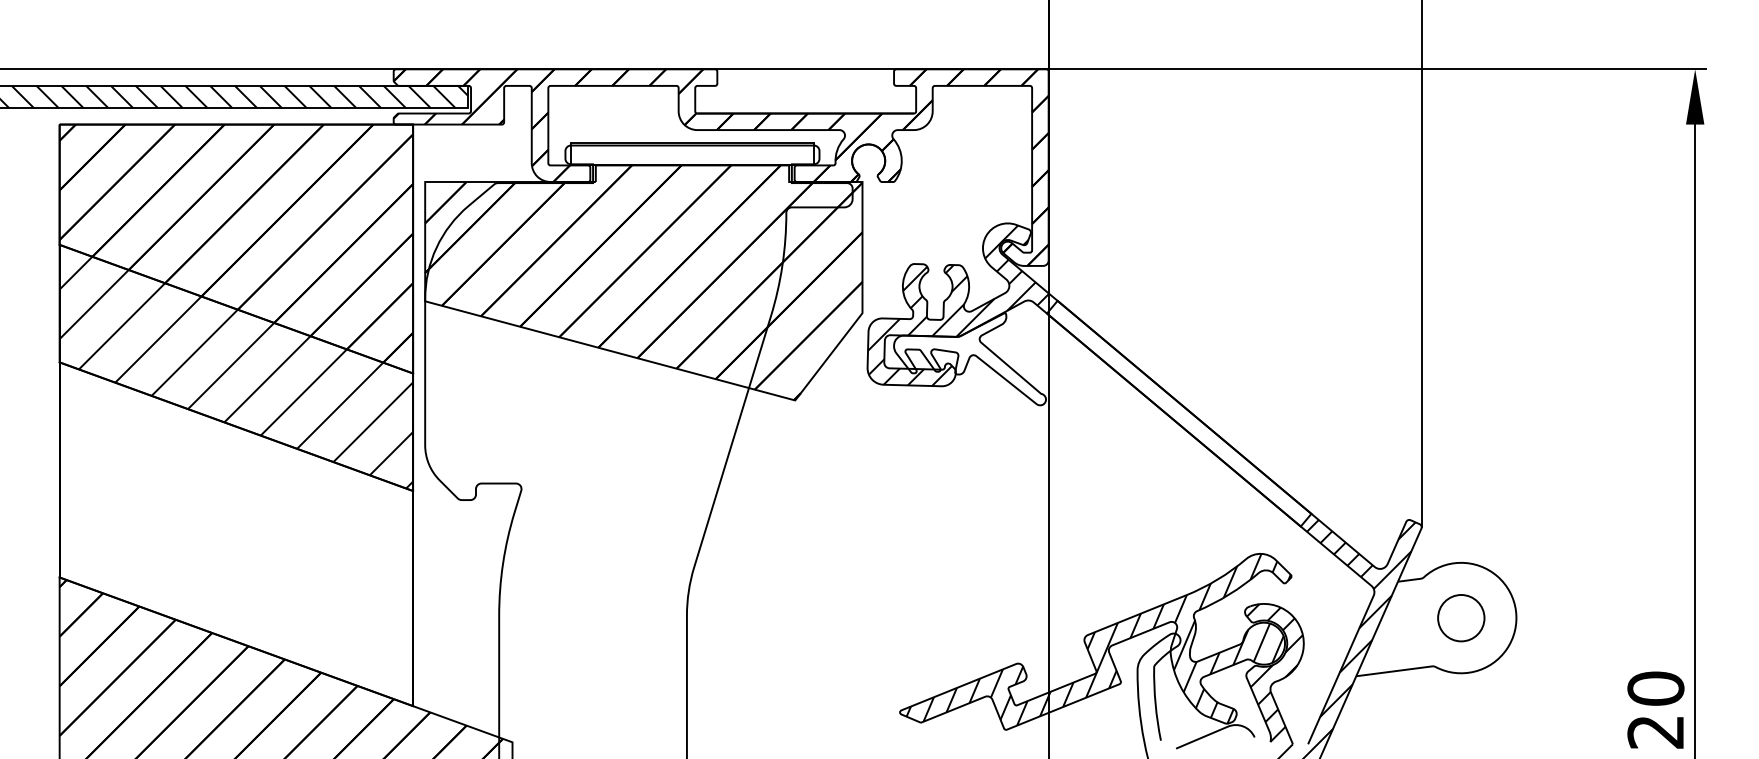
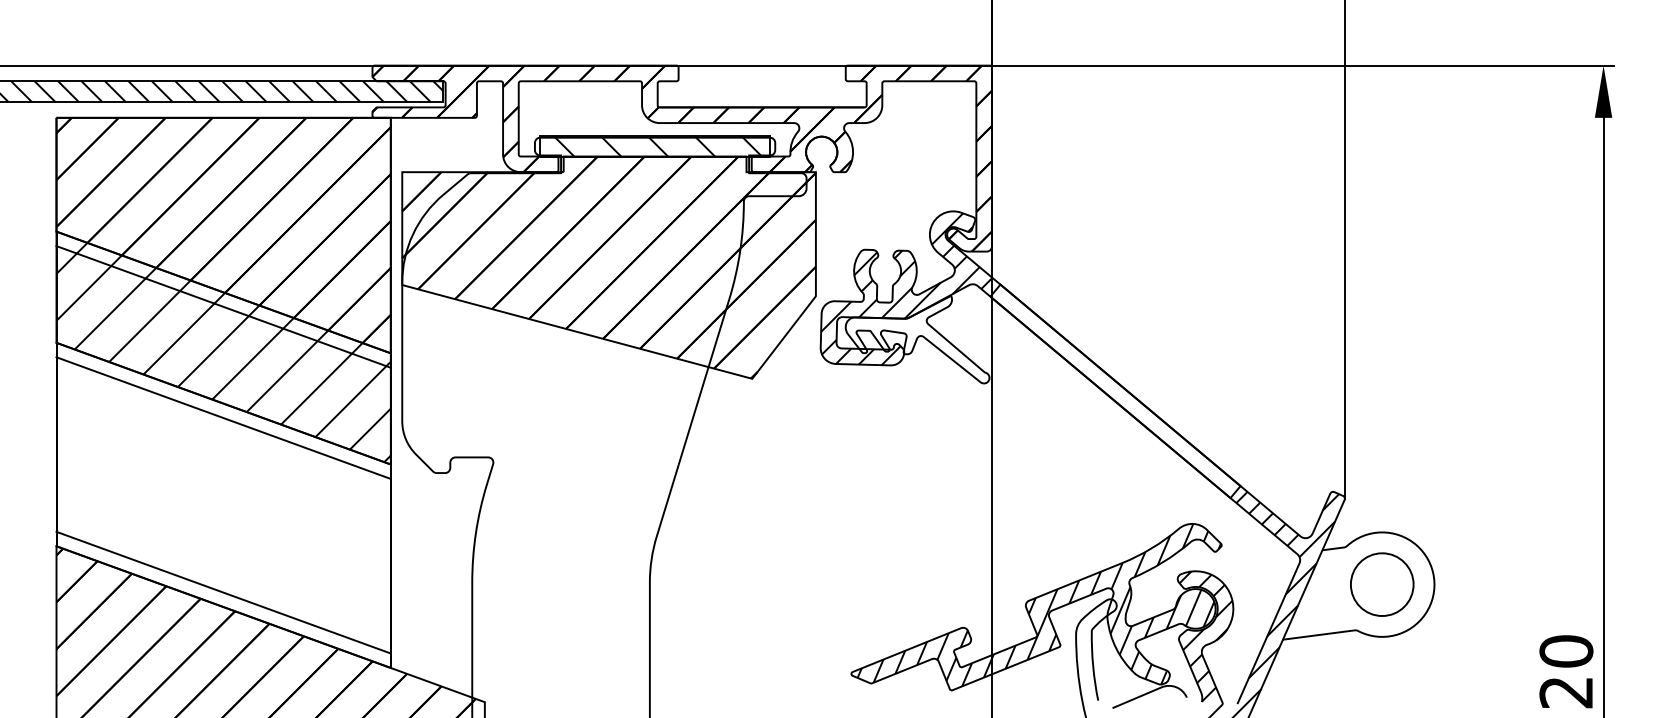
hatch: (694, 154) -> (657, 146), added
line: (236, 324) -> (223, 306), added
line: (236, 441) -> (223, 417), added
circle: (1461, 618) -> (1382, 585), size x1.43
line: (236, 626) -> (223, 592), added

